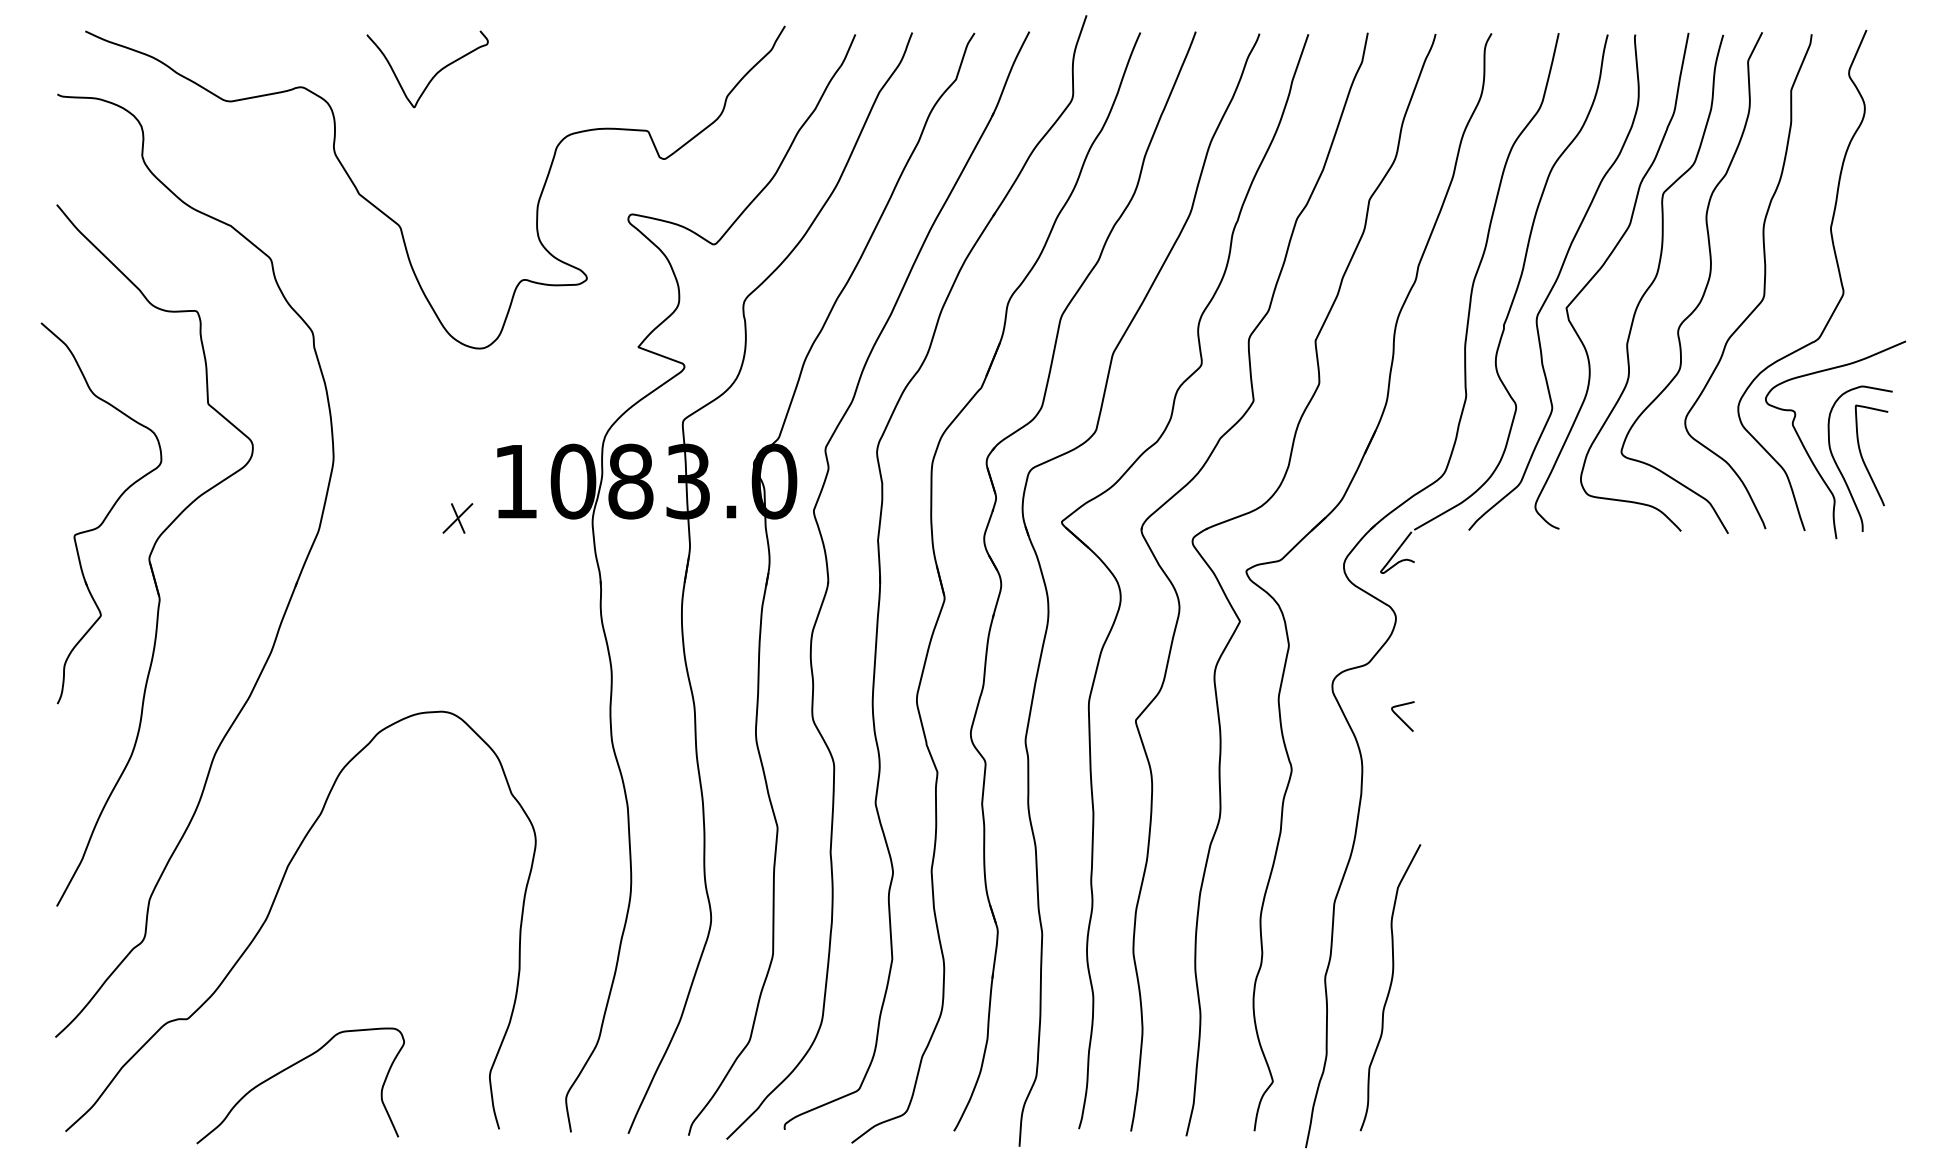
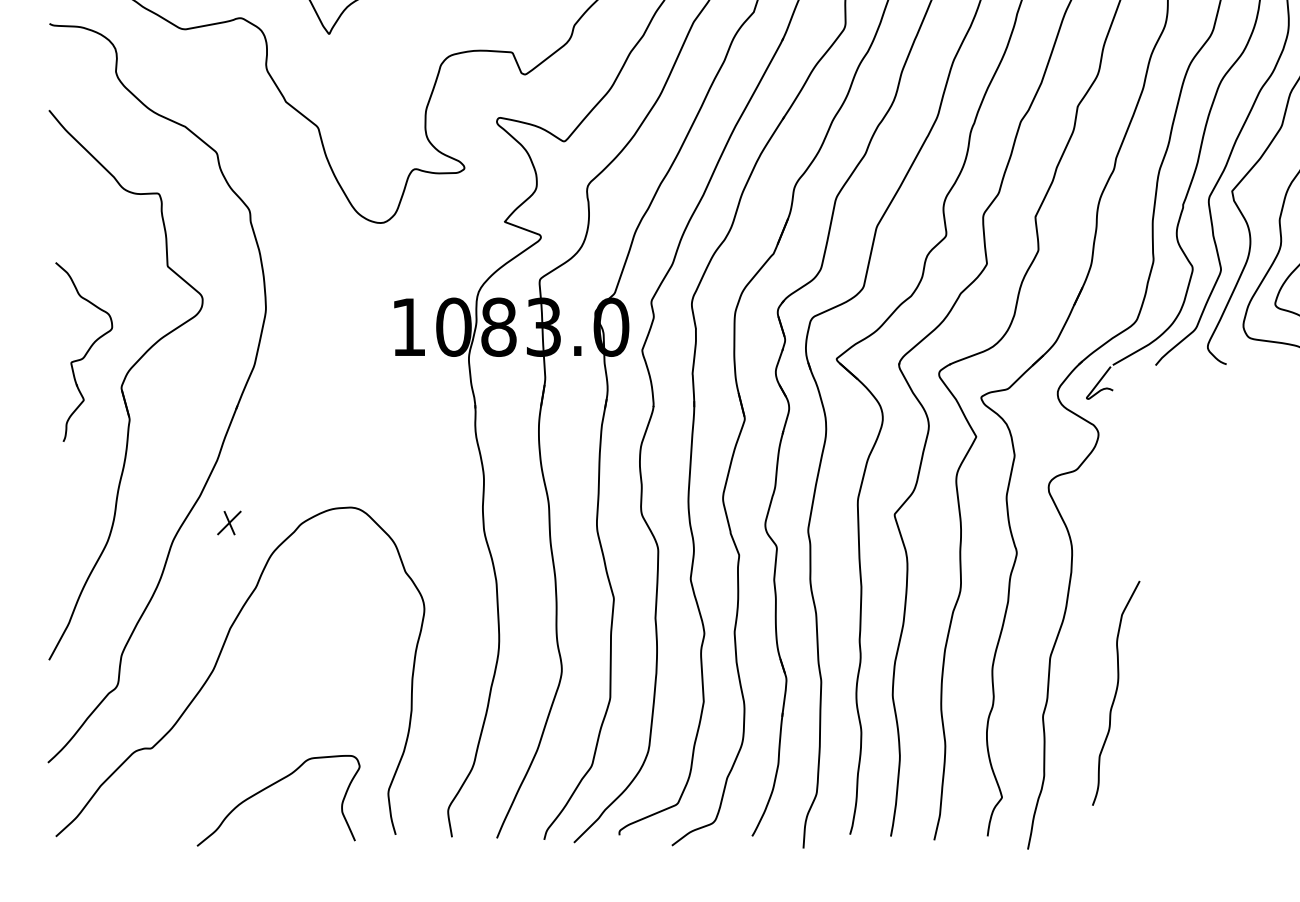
part: (101, 513) -> (84, 352), size x0.6
part: (457, 518) -> (229, 523), moved
curve: (1400, 717) -> (1102, 512), removed
curve: (1390, 987) -> (1116, 693), moved
curve: (289, 1068) -> (269, 787), moved

